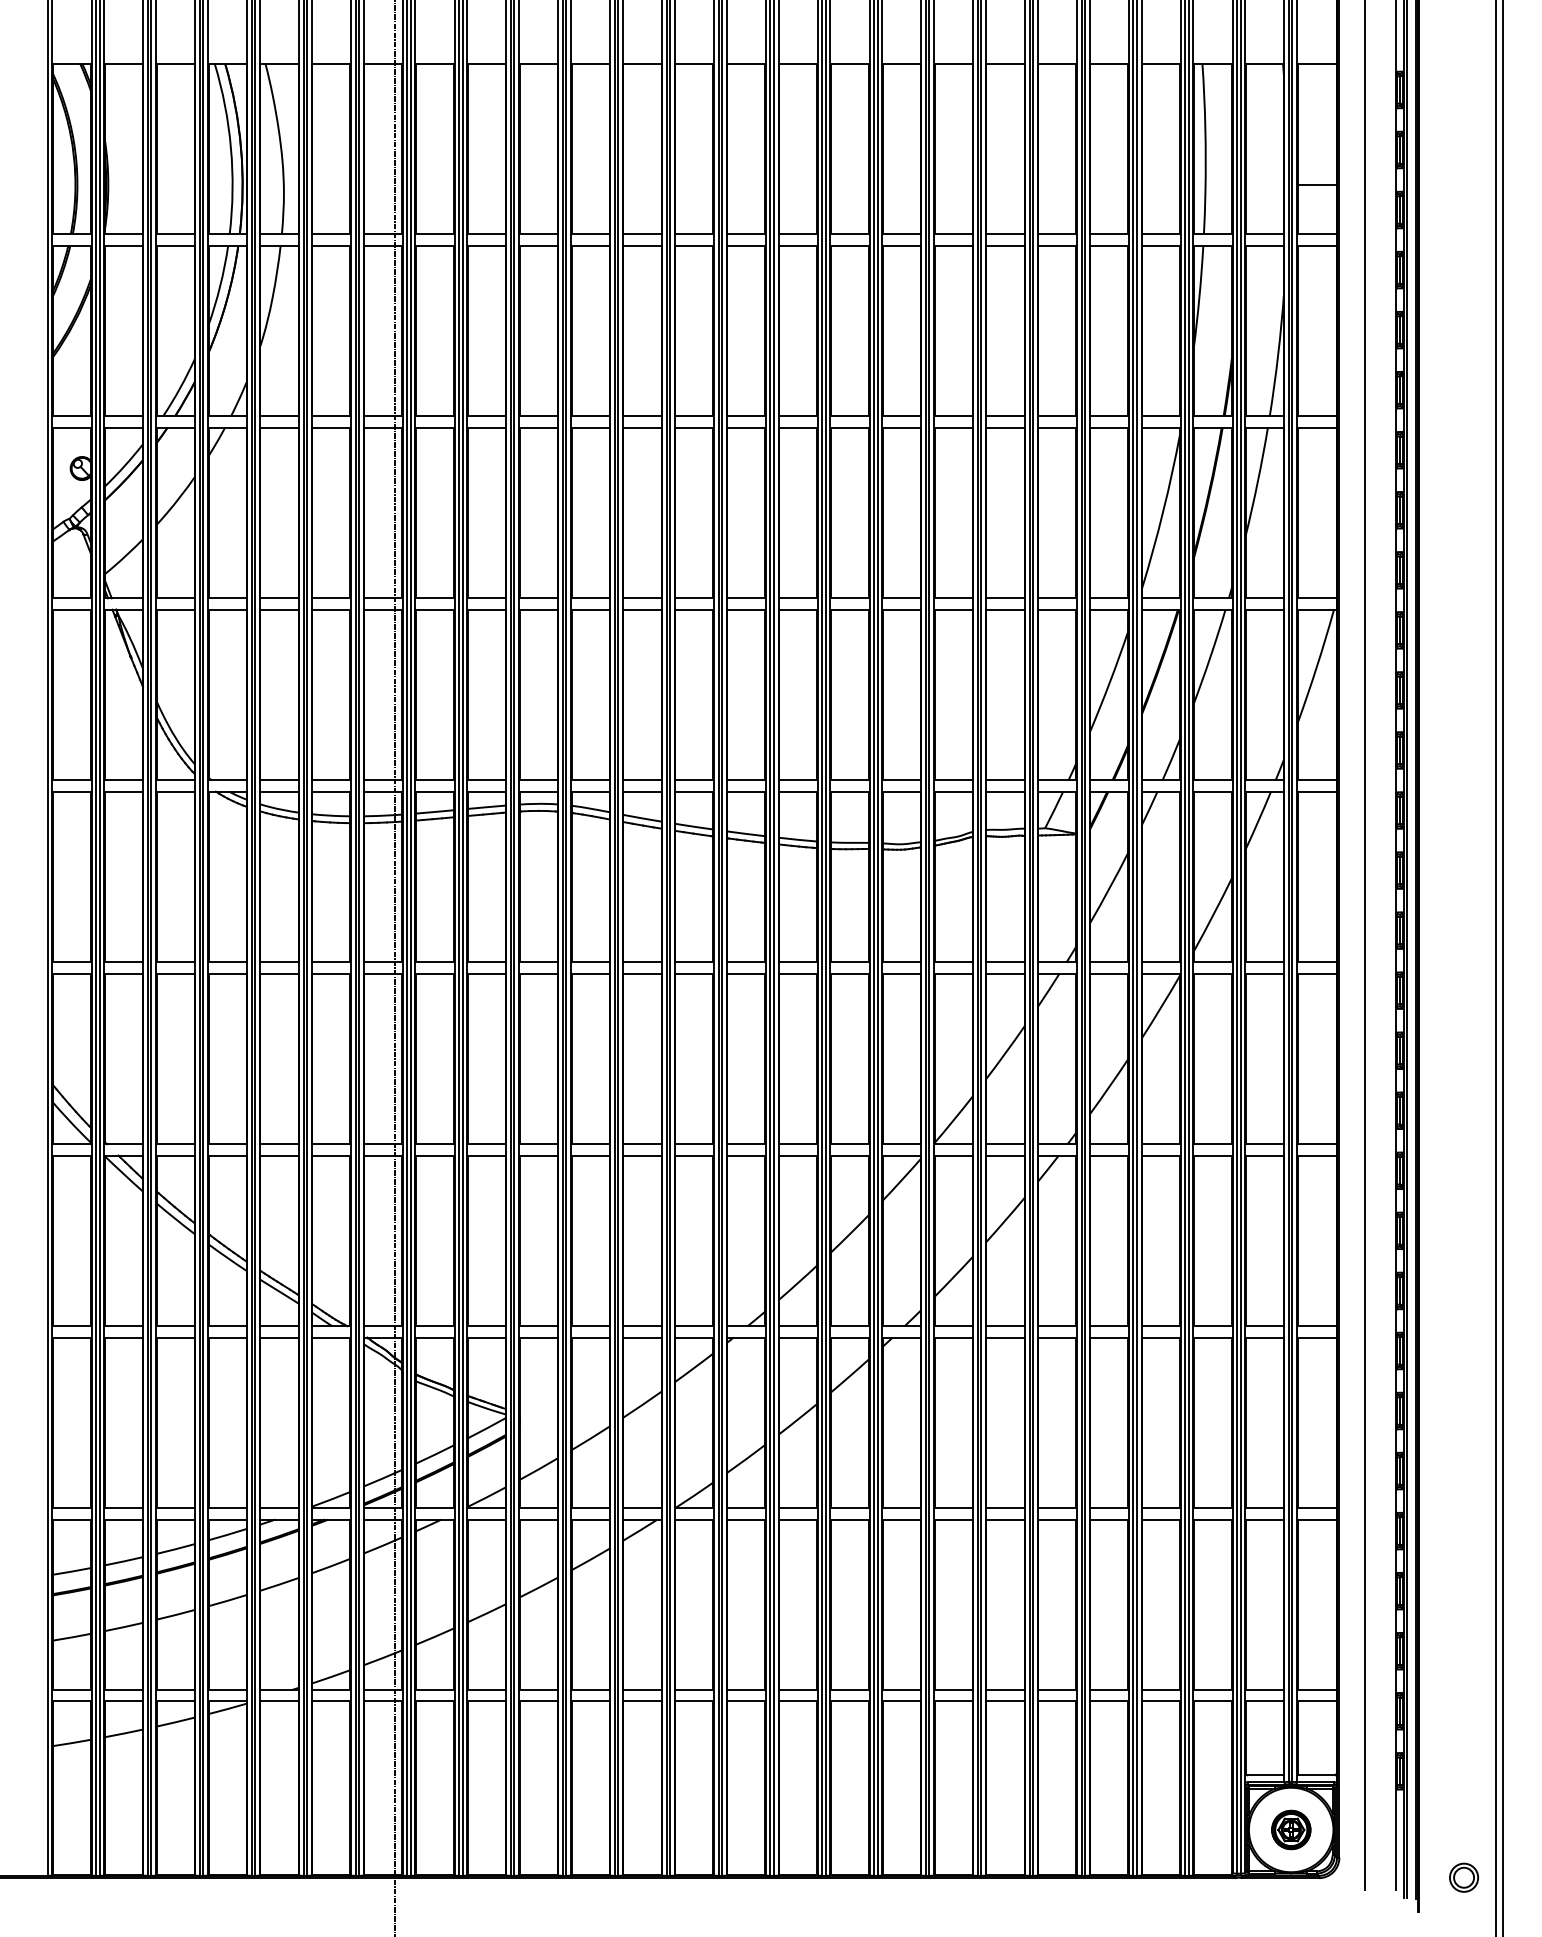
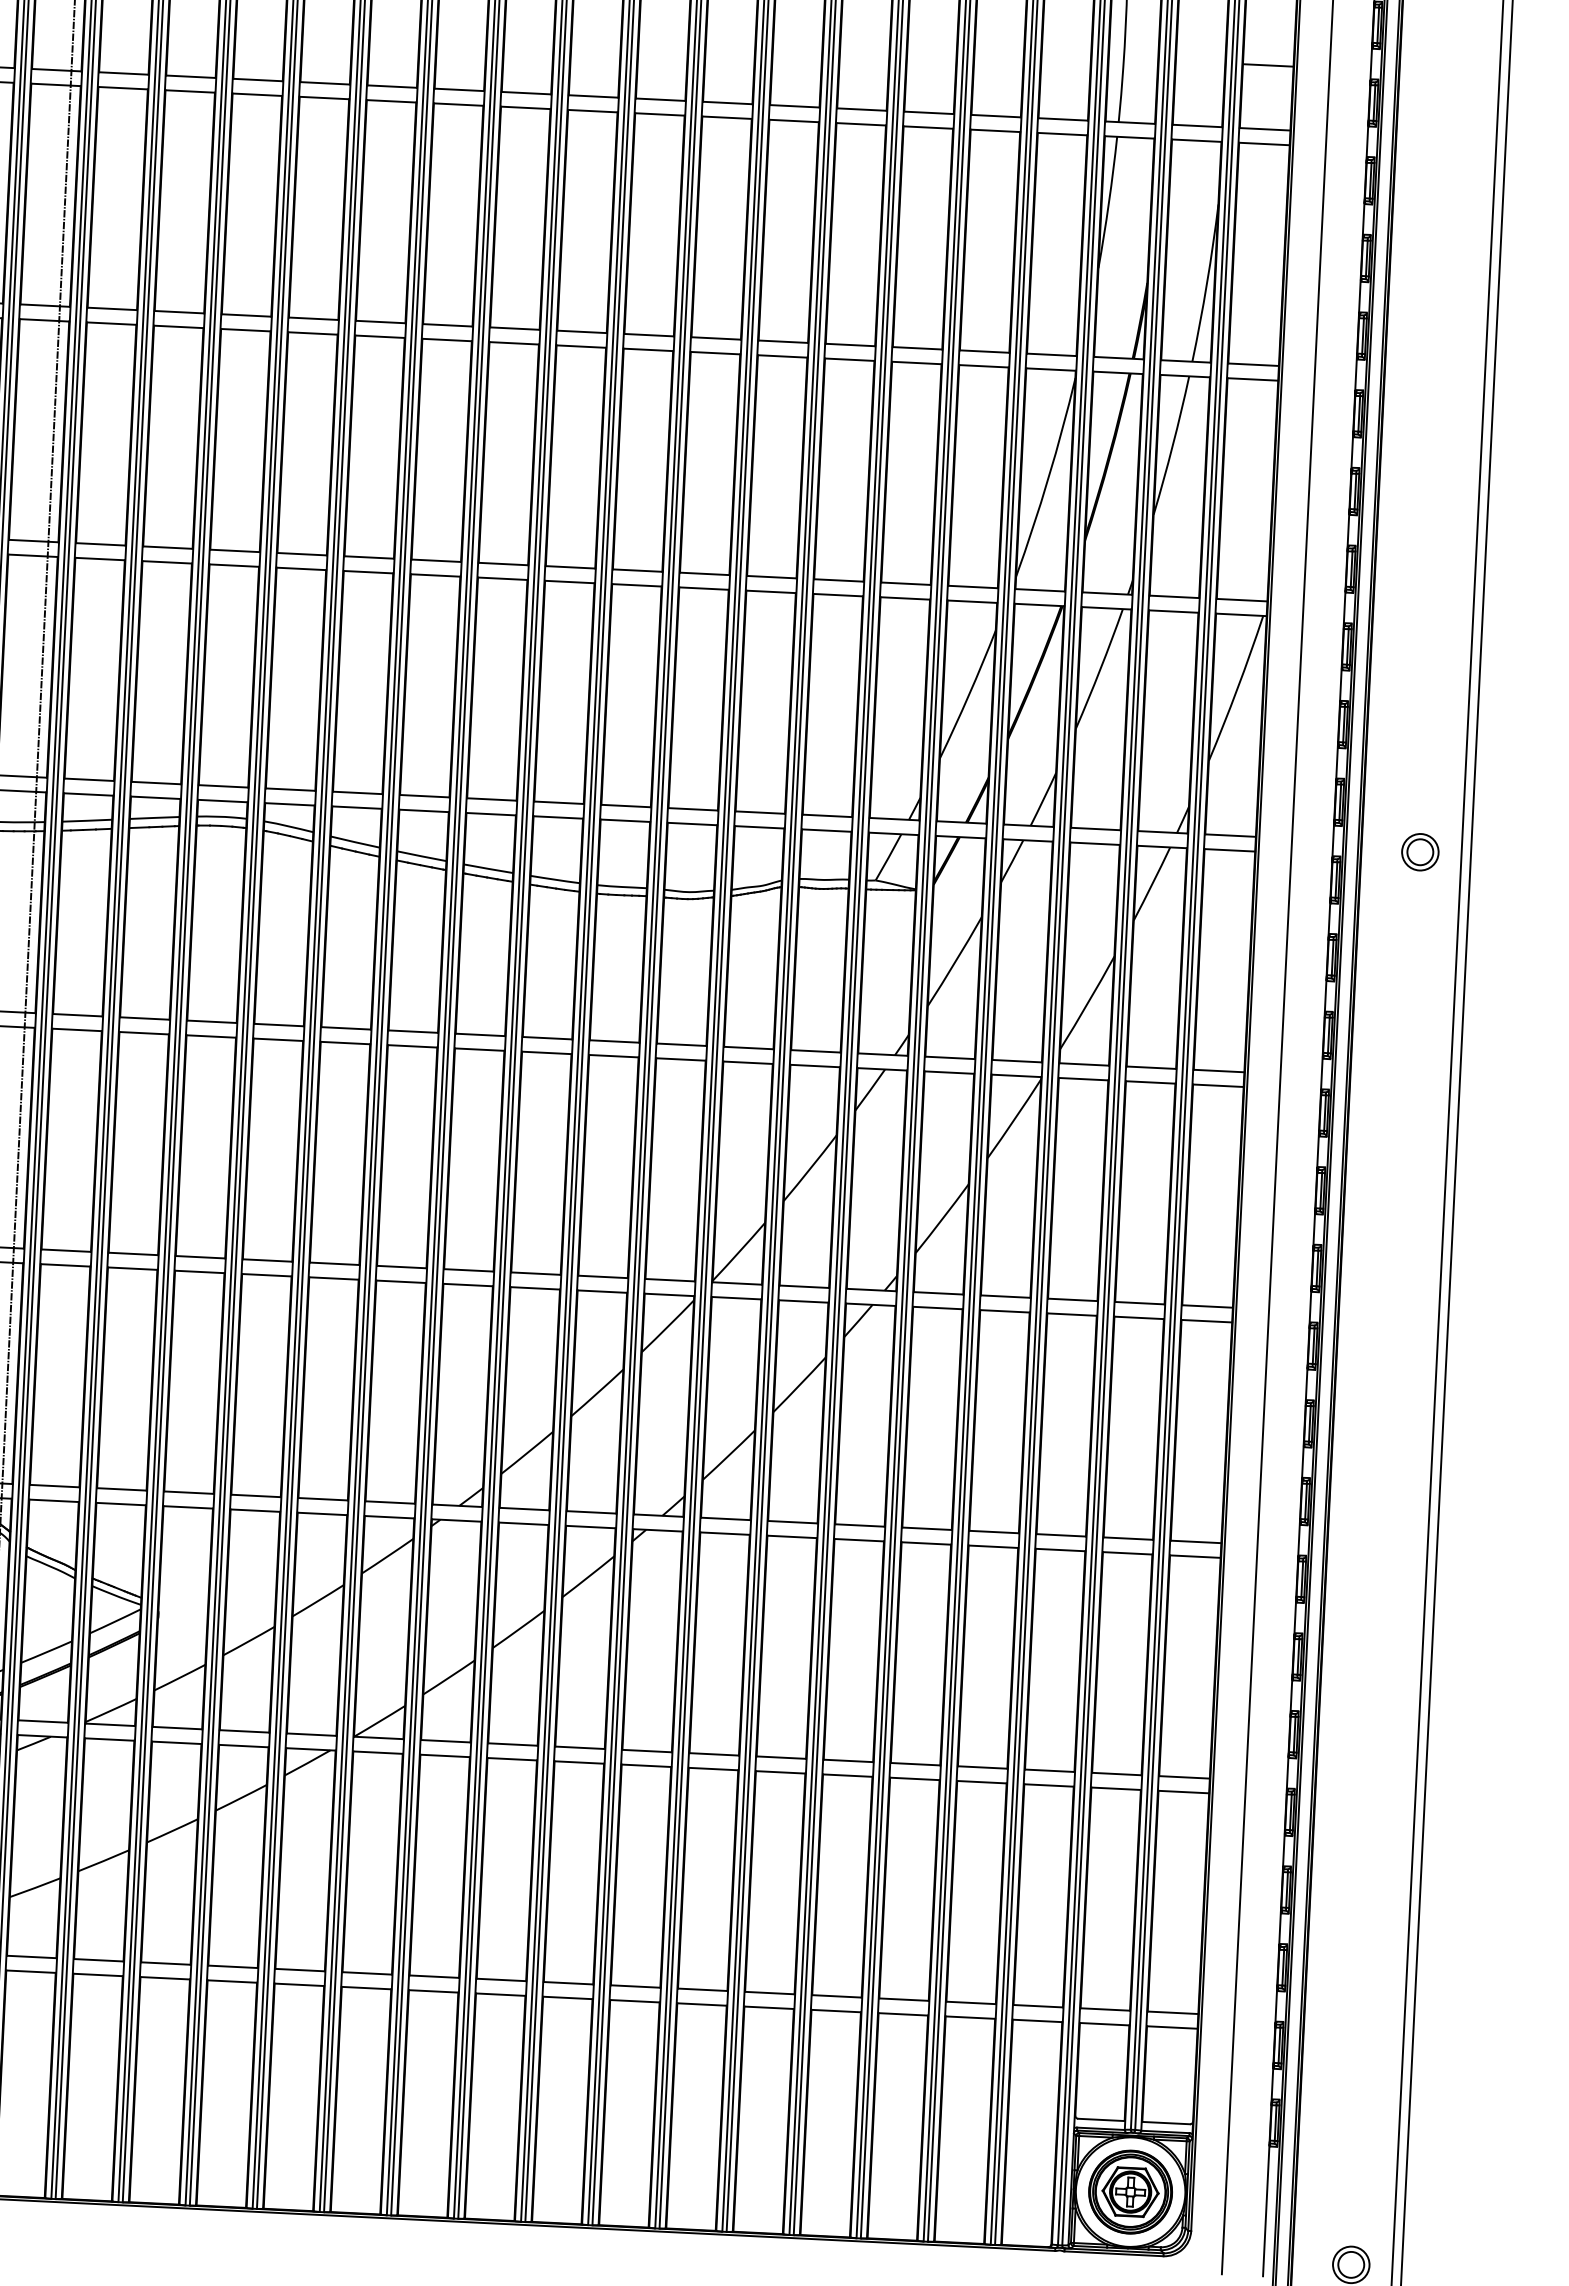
part: (1464, 785) -> (1420, 851), added
part: (1291, 1829) -> (1131, 2191), size x1.67

